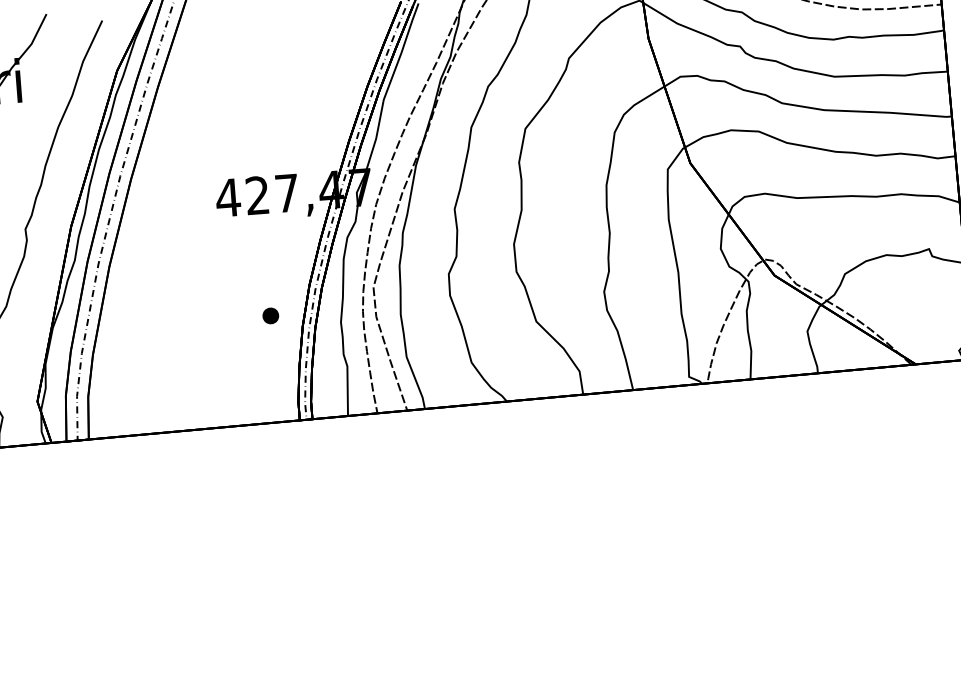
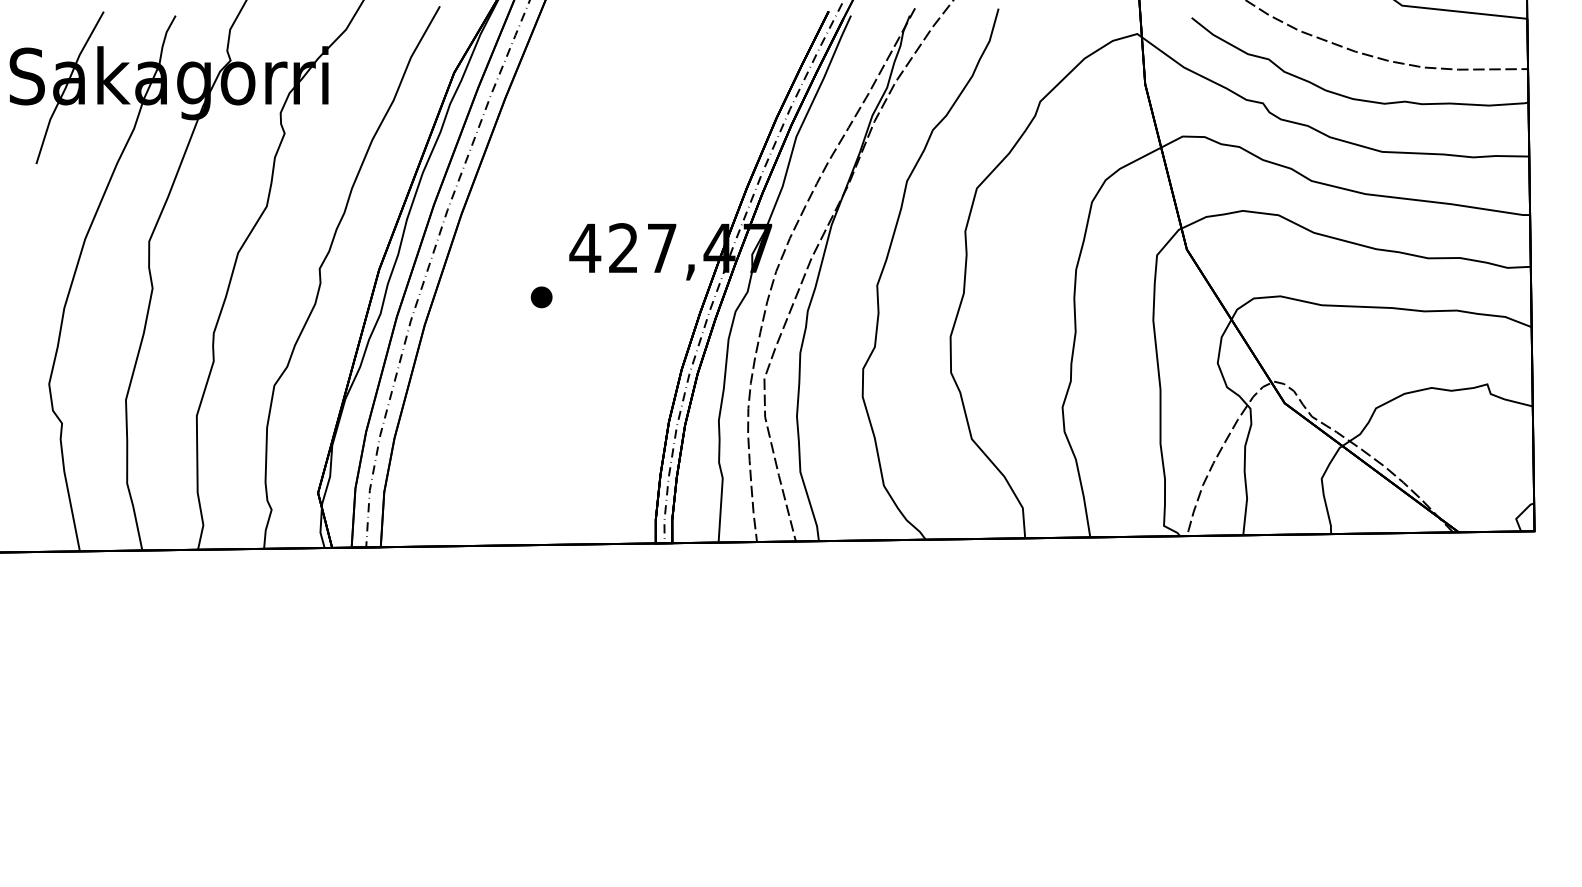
part: (270, 316) -> (541, 297), moved

